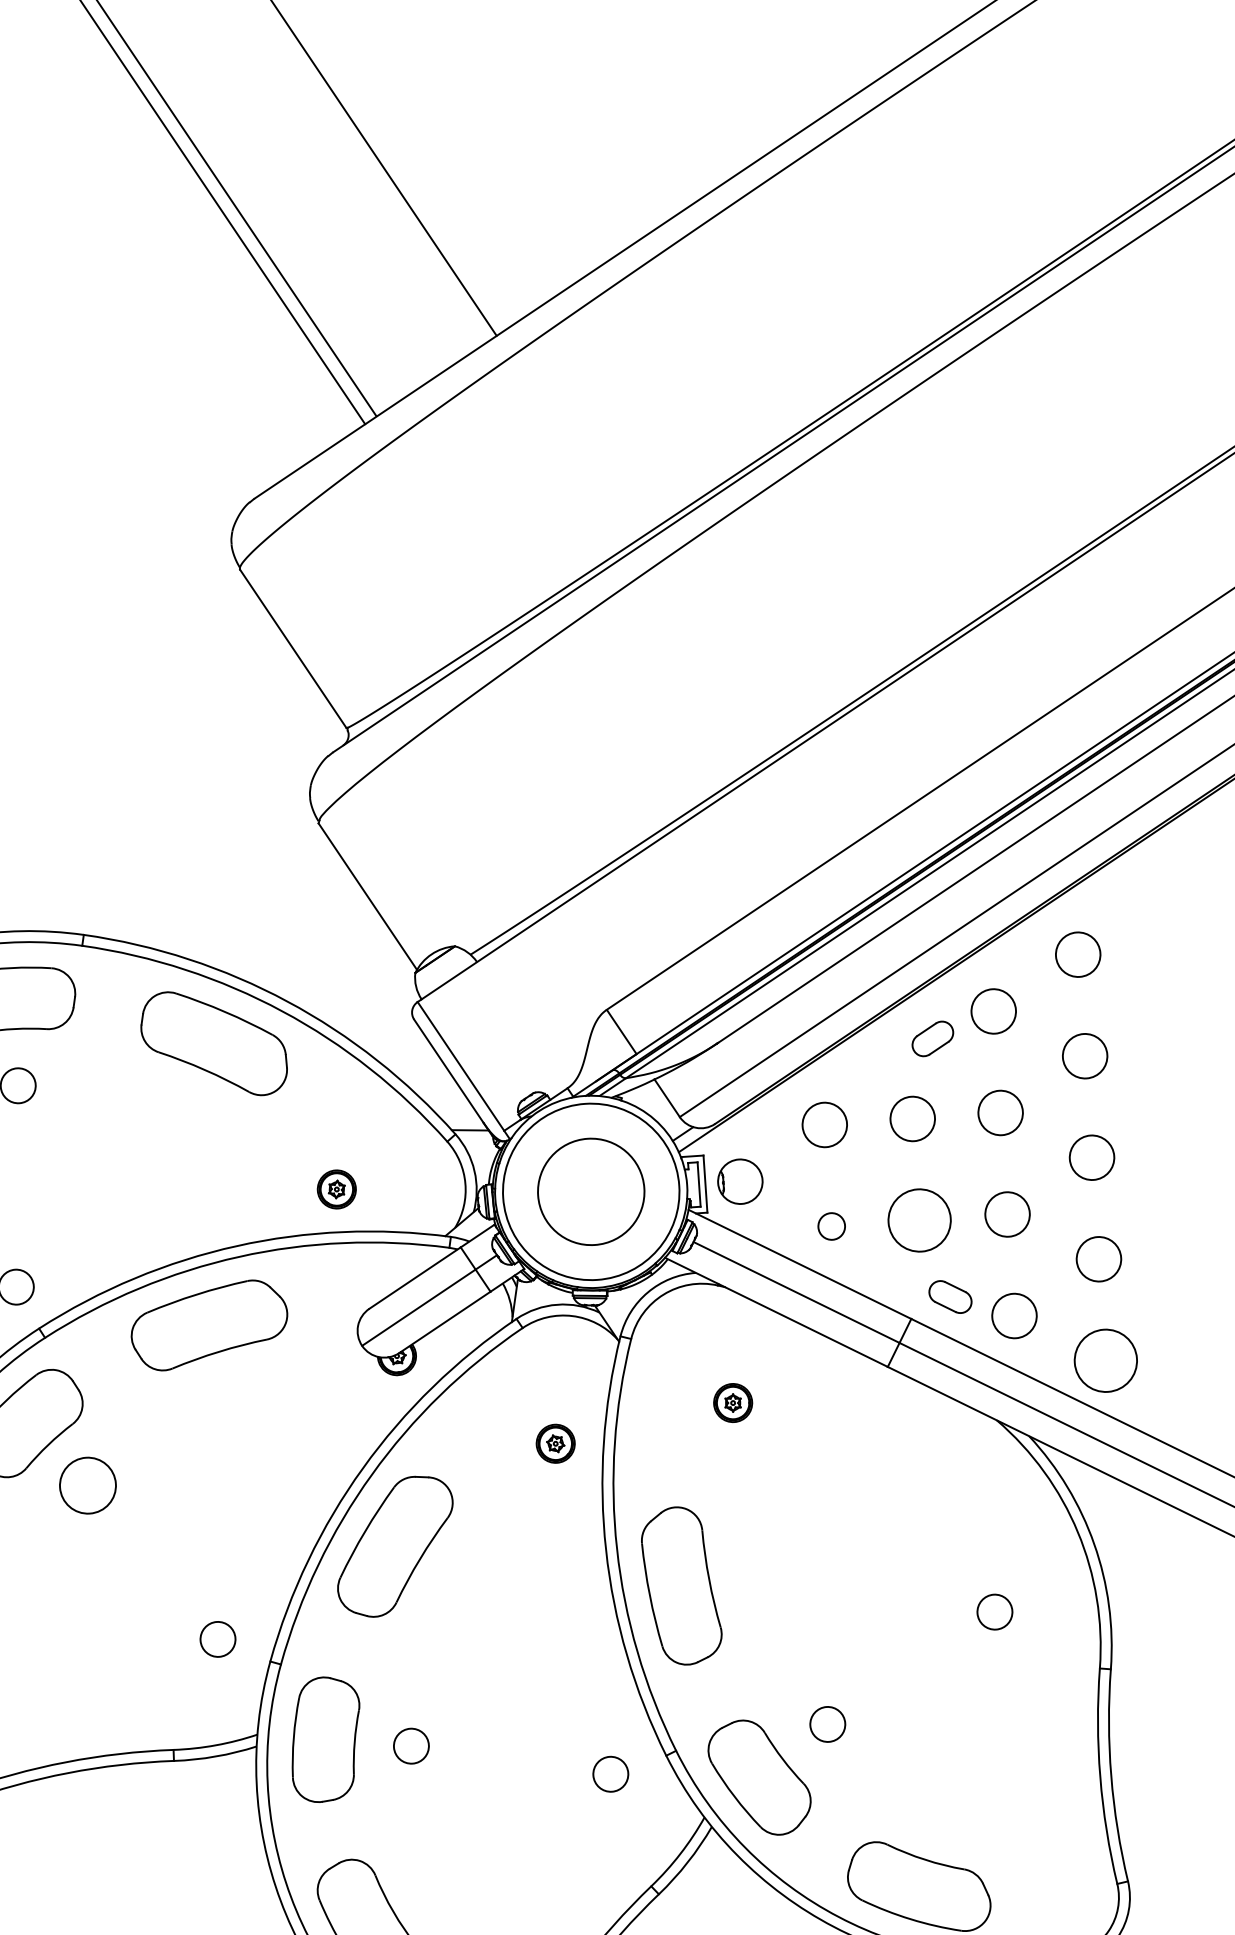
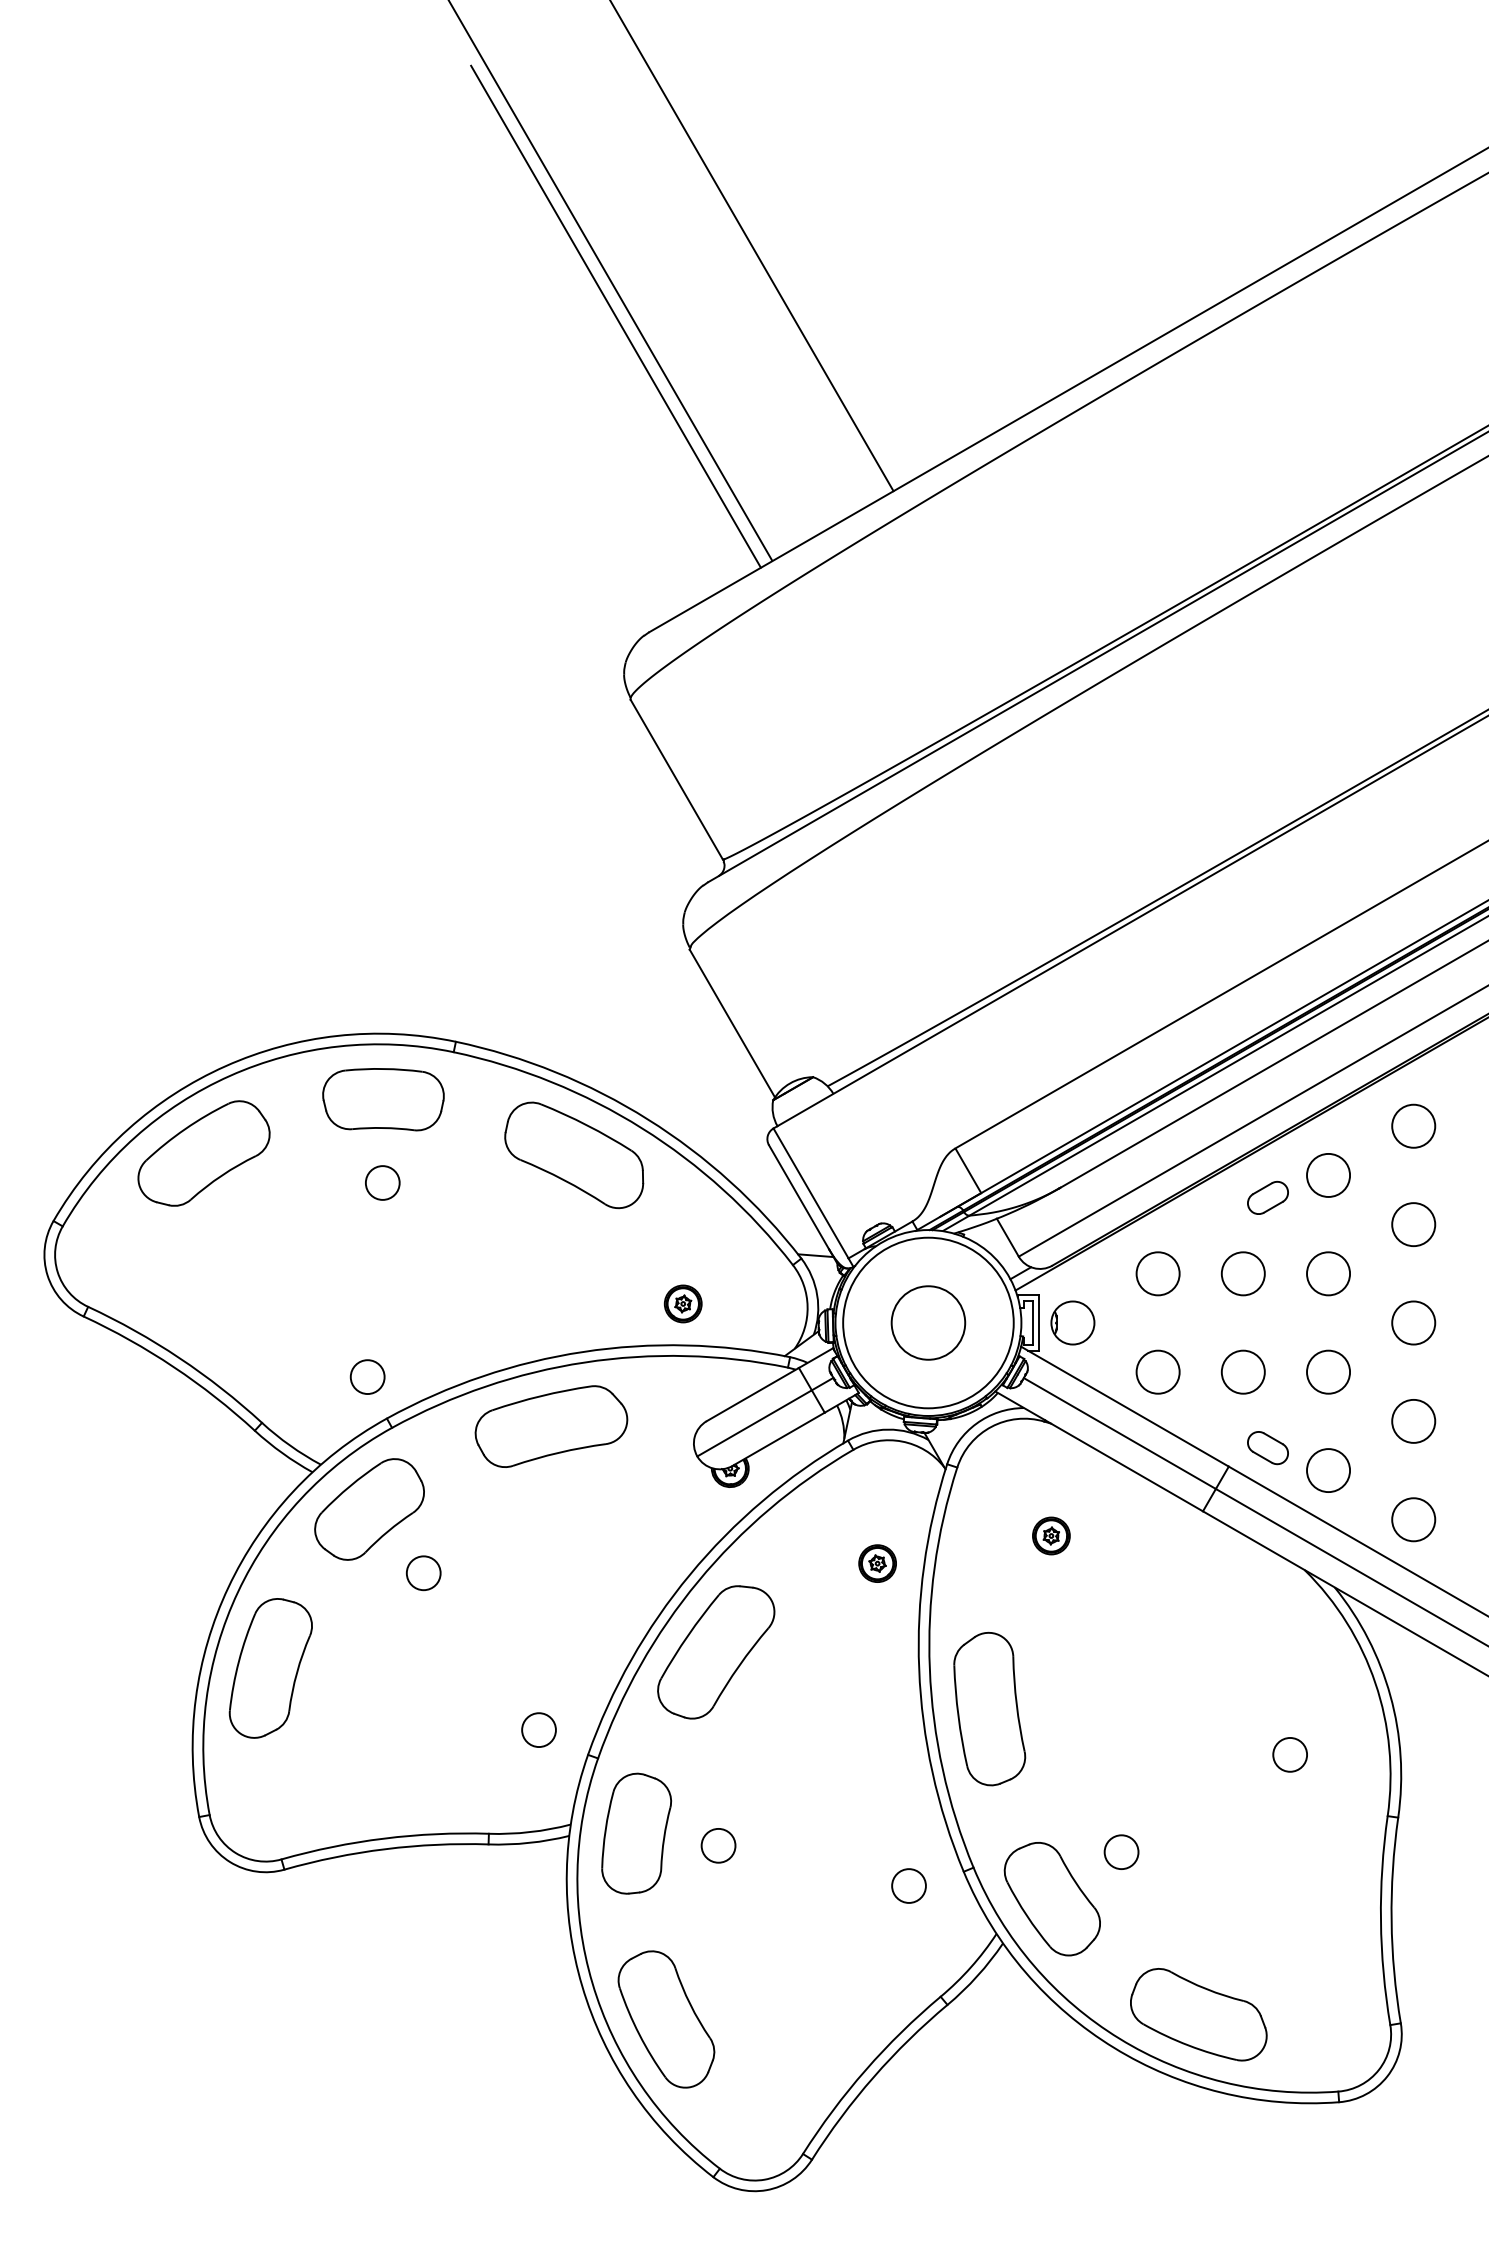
circle: (591, 1191) -> (928, 1322), size x0.71
circle: (918, 1219) -> (1242, 1371), size x0.71
circle: (831, 1225) -> (1157, 1371), size x1.67
circle: (1105, 1360) -> (1413, 1519), size x0.71
circle: (87, 1485) -> (423, 1573), size x0.62

